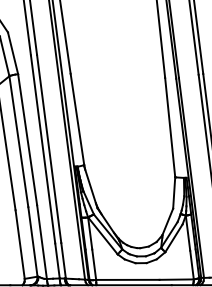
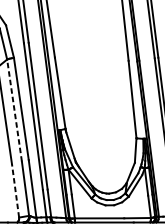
line: (18, 141) -> (14, 110), solid -> dashed
line: (20, 244) -> (15, 190), solid -> dashed

